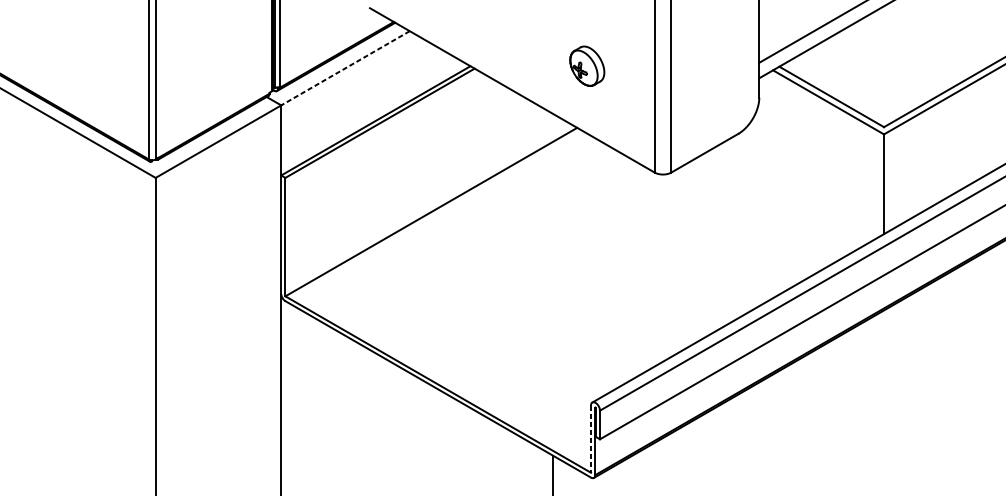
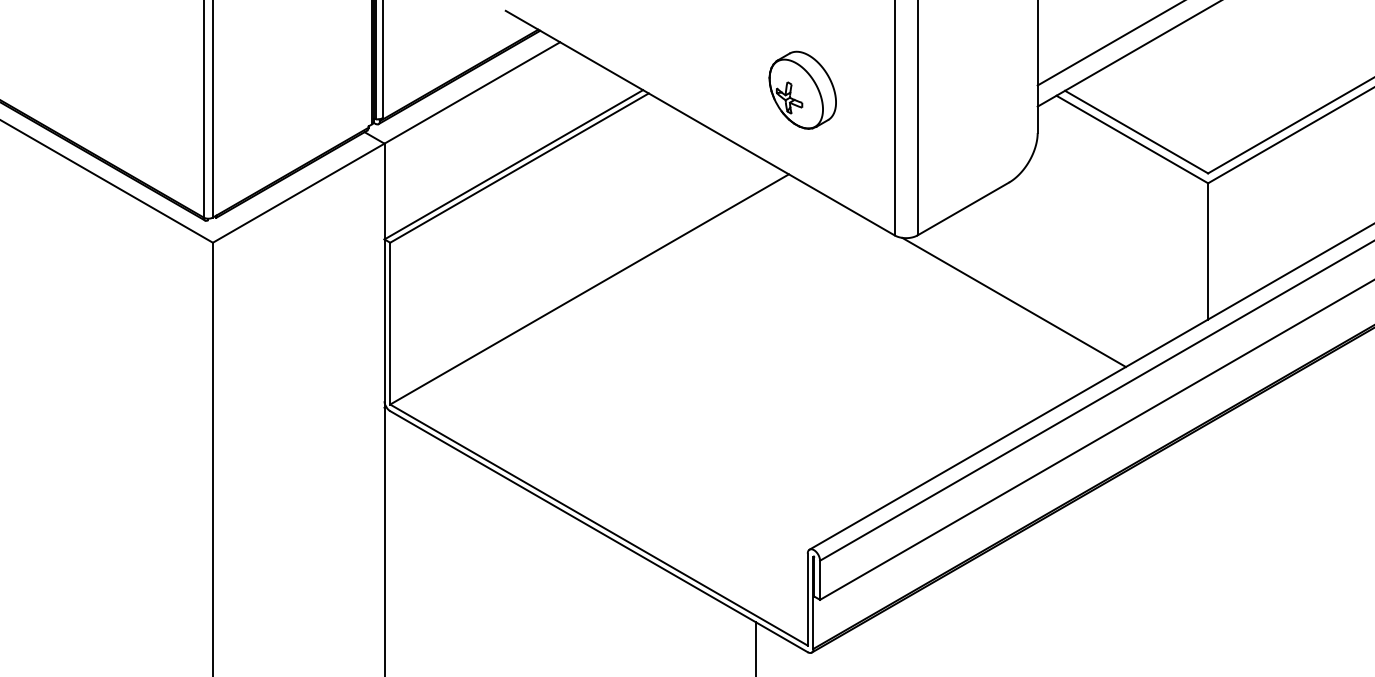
part: (587, 65) -> (802, 89), size x1.43
line: (344, 68) -> (471, 93), dashed -> solid
line: (741, 221) -> (1013, 302), added
line: (590, 439) -> (807, 599), dashed -> solid

